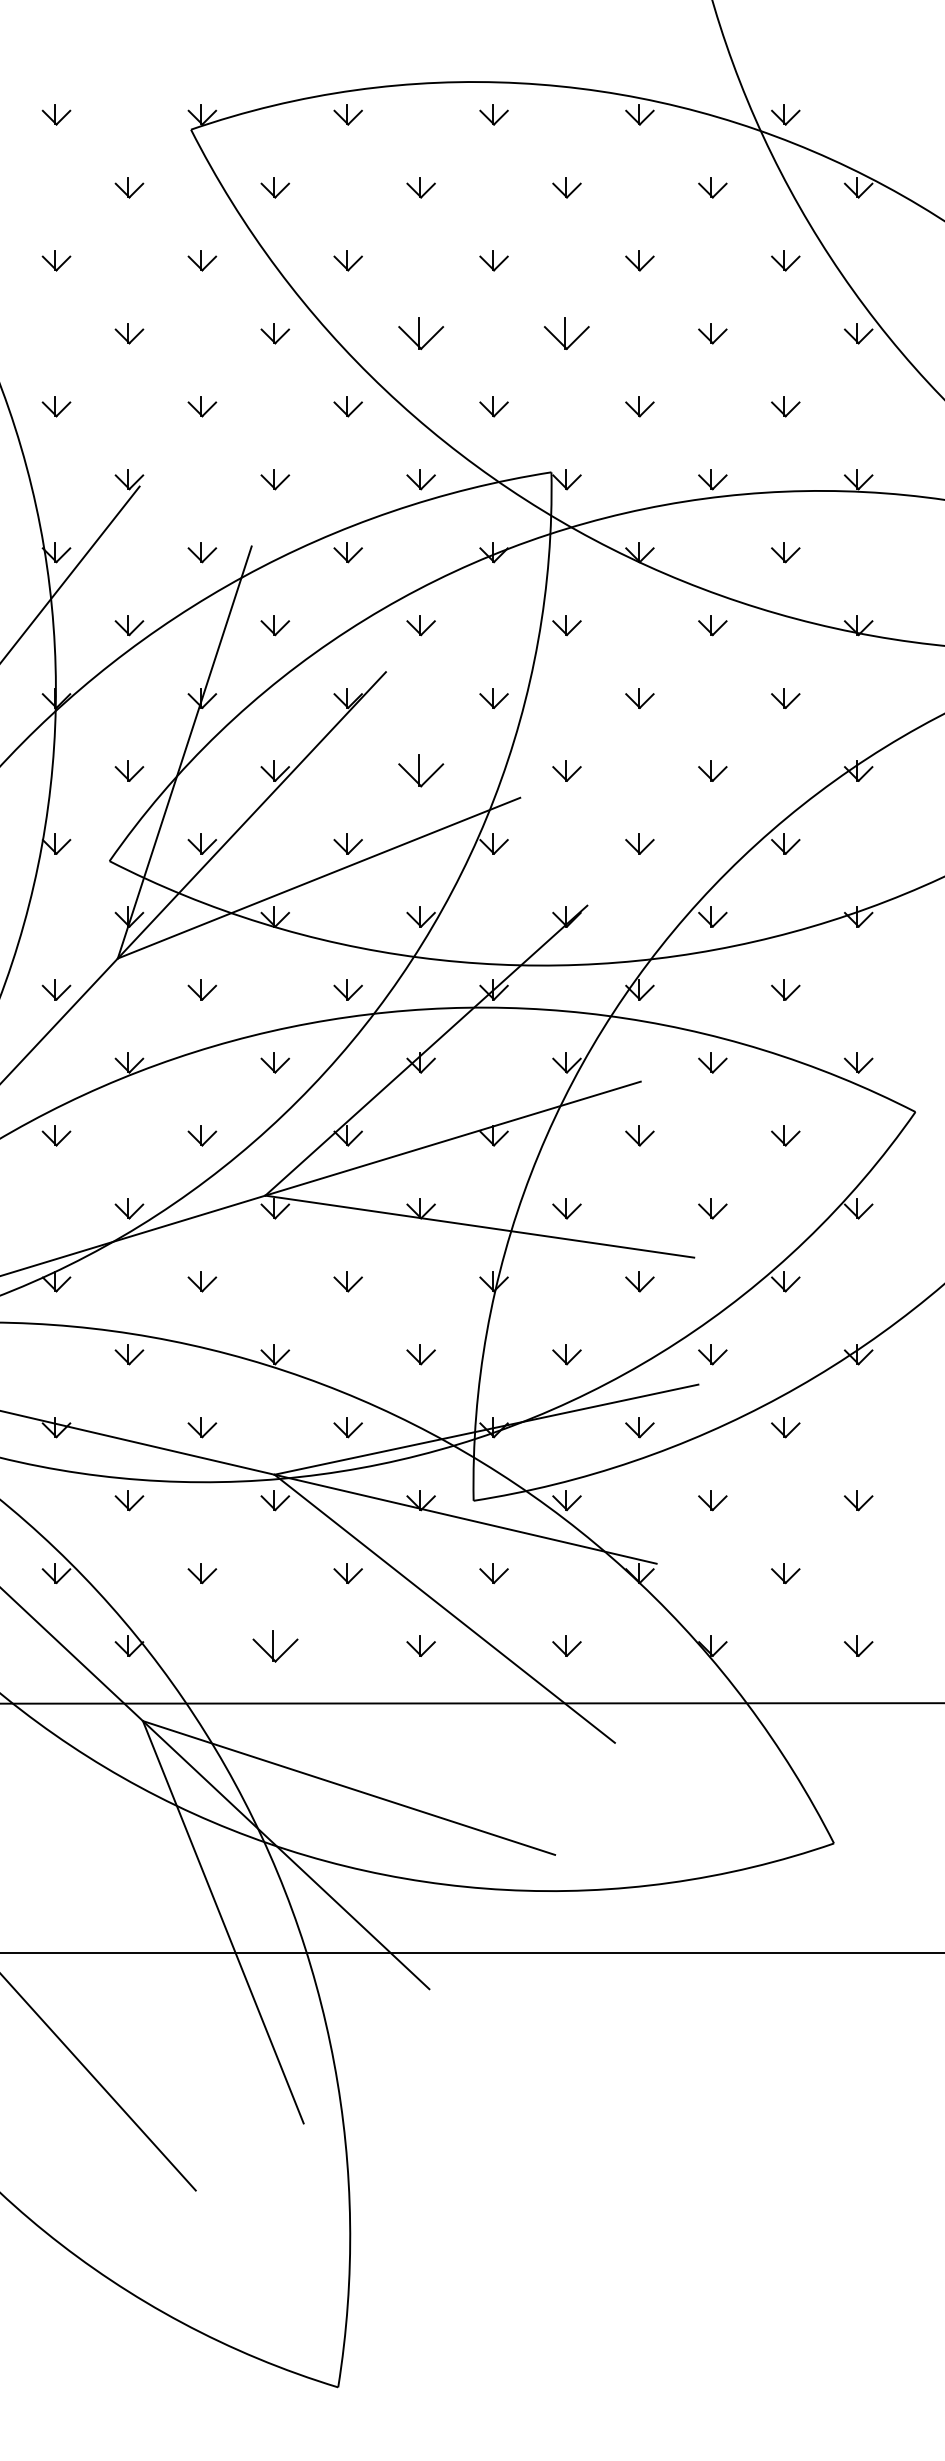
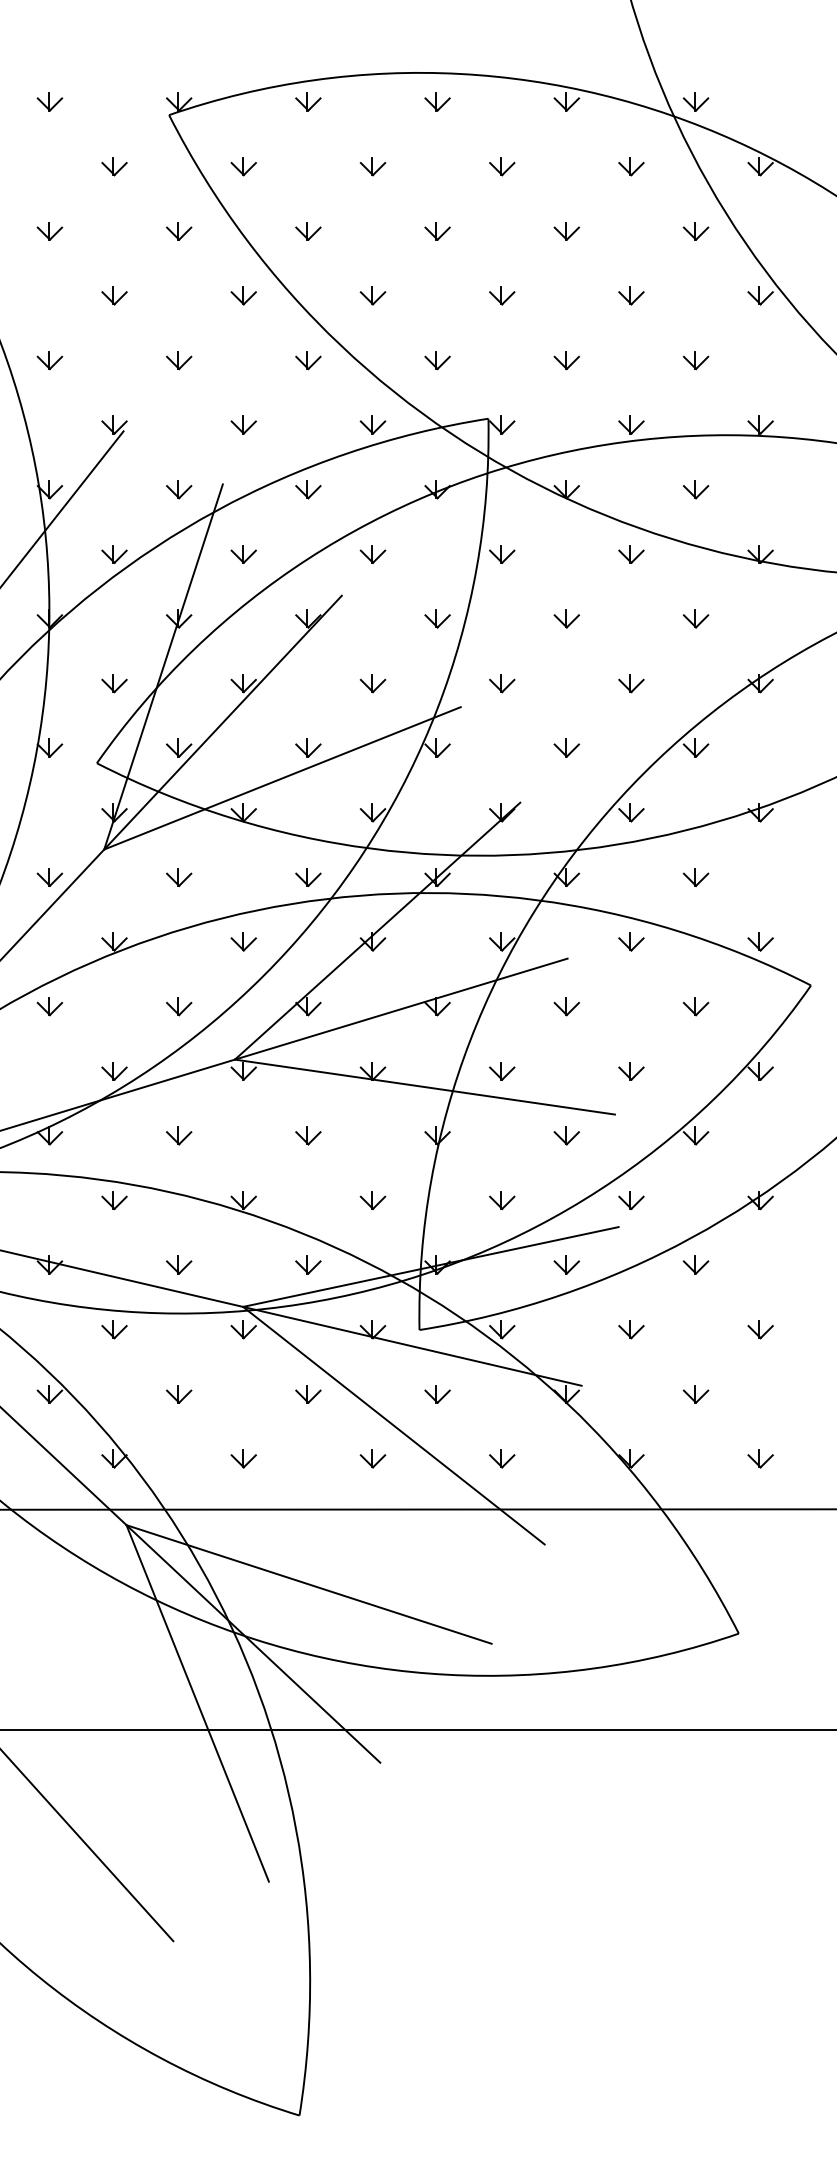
part: (420, 333) -> (372, 295), size x0.62
part: (567, 333) -> (502, 295), size x0.62
part: (420, 771) -> (372, 683), size x0.62
part: (274, 1645) -> (243, 1458), size x0.62

